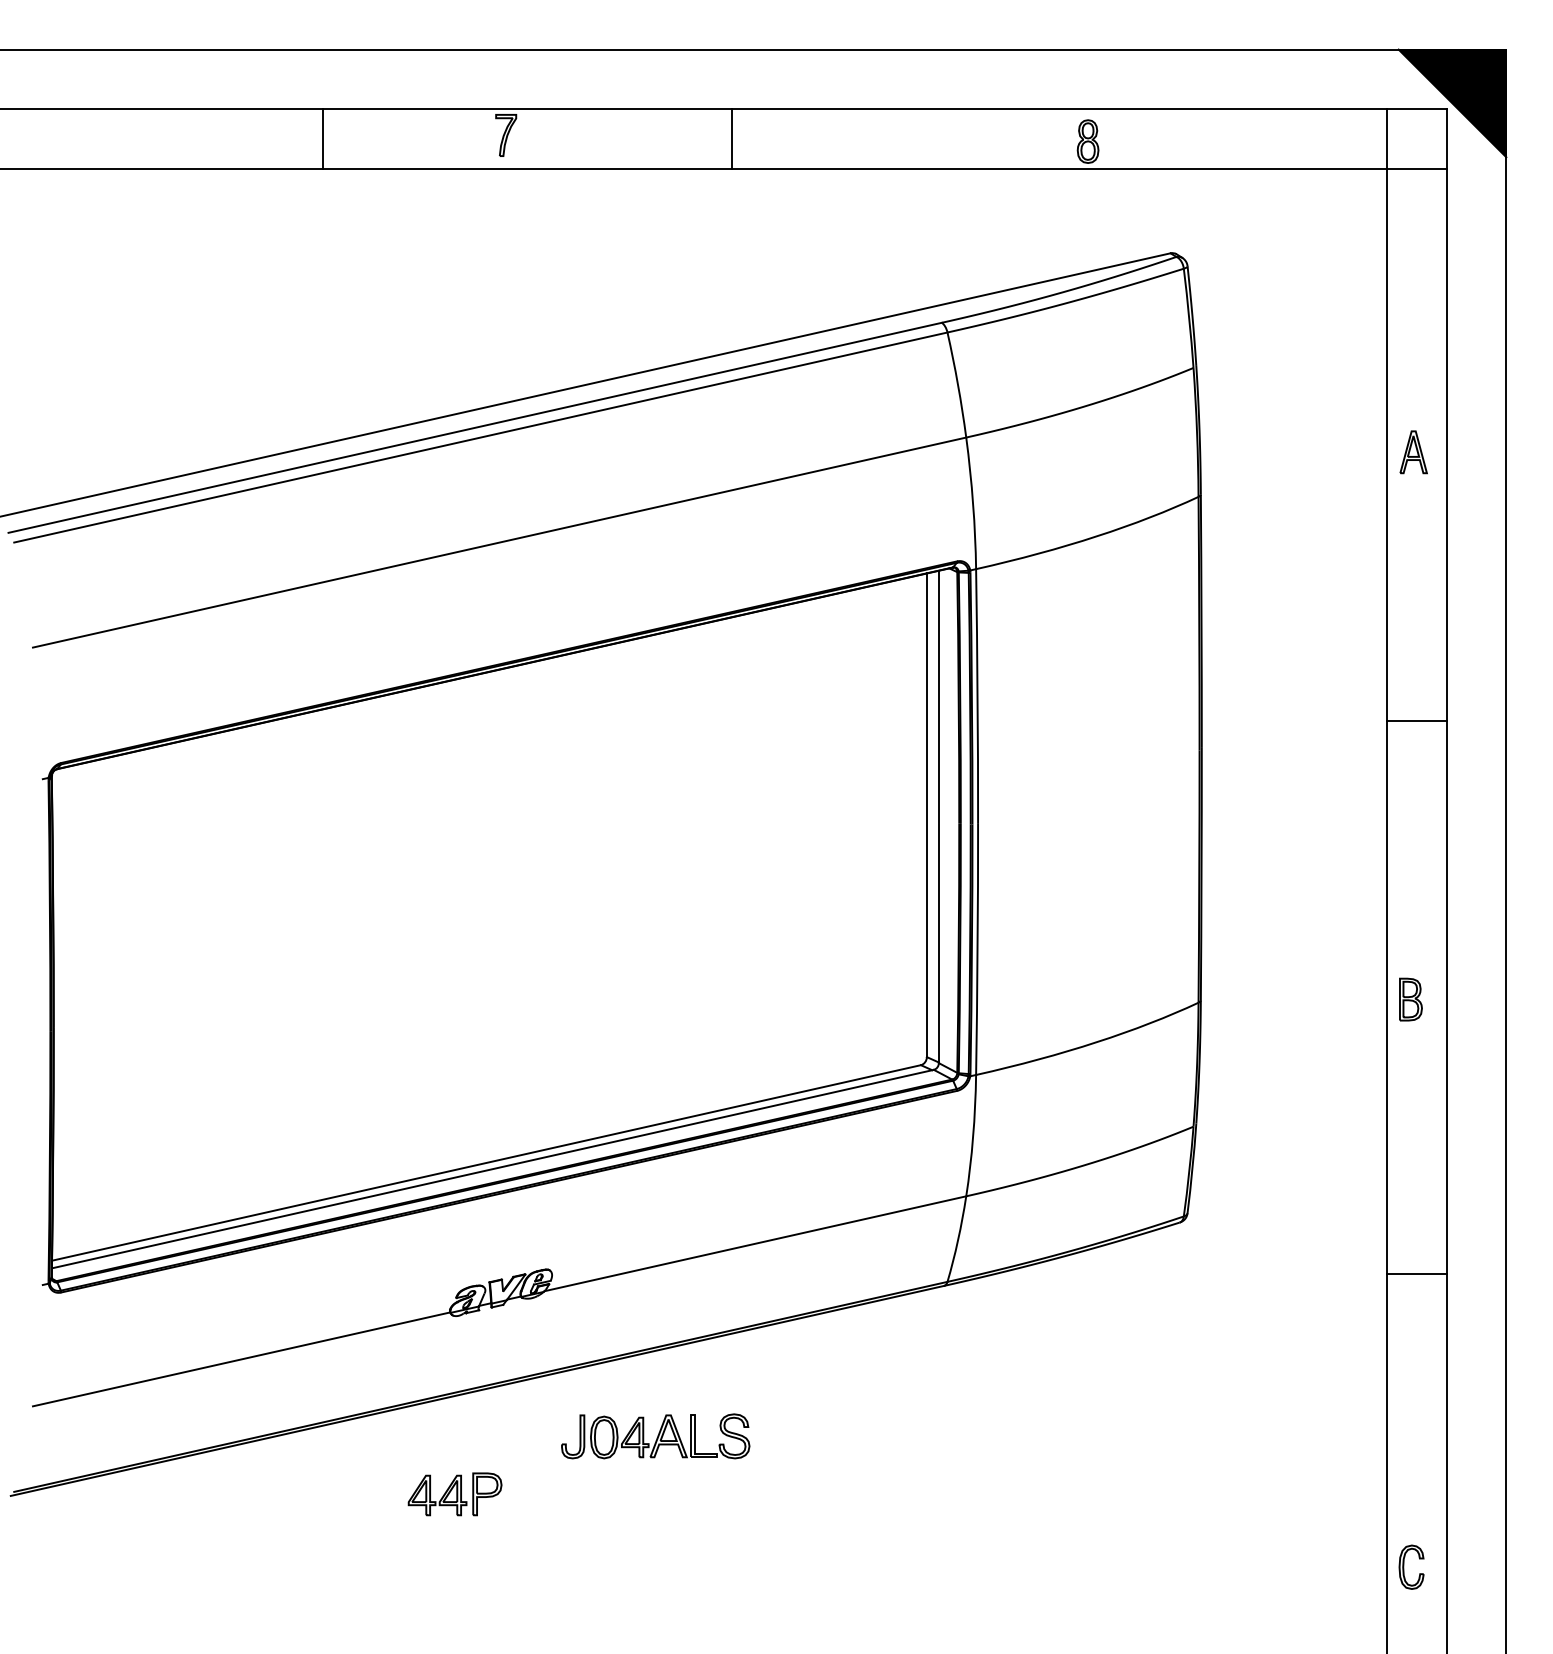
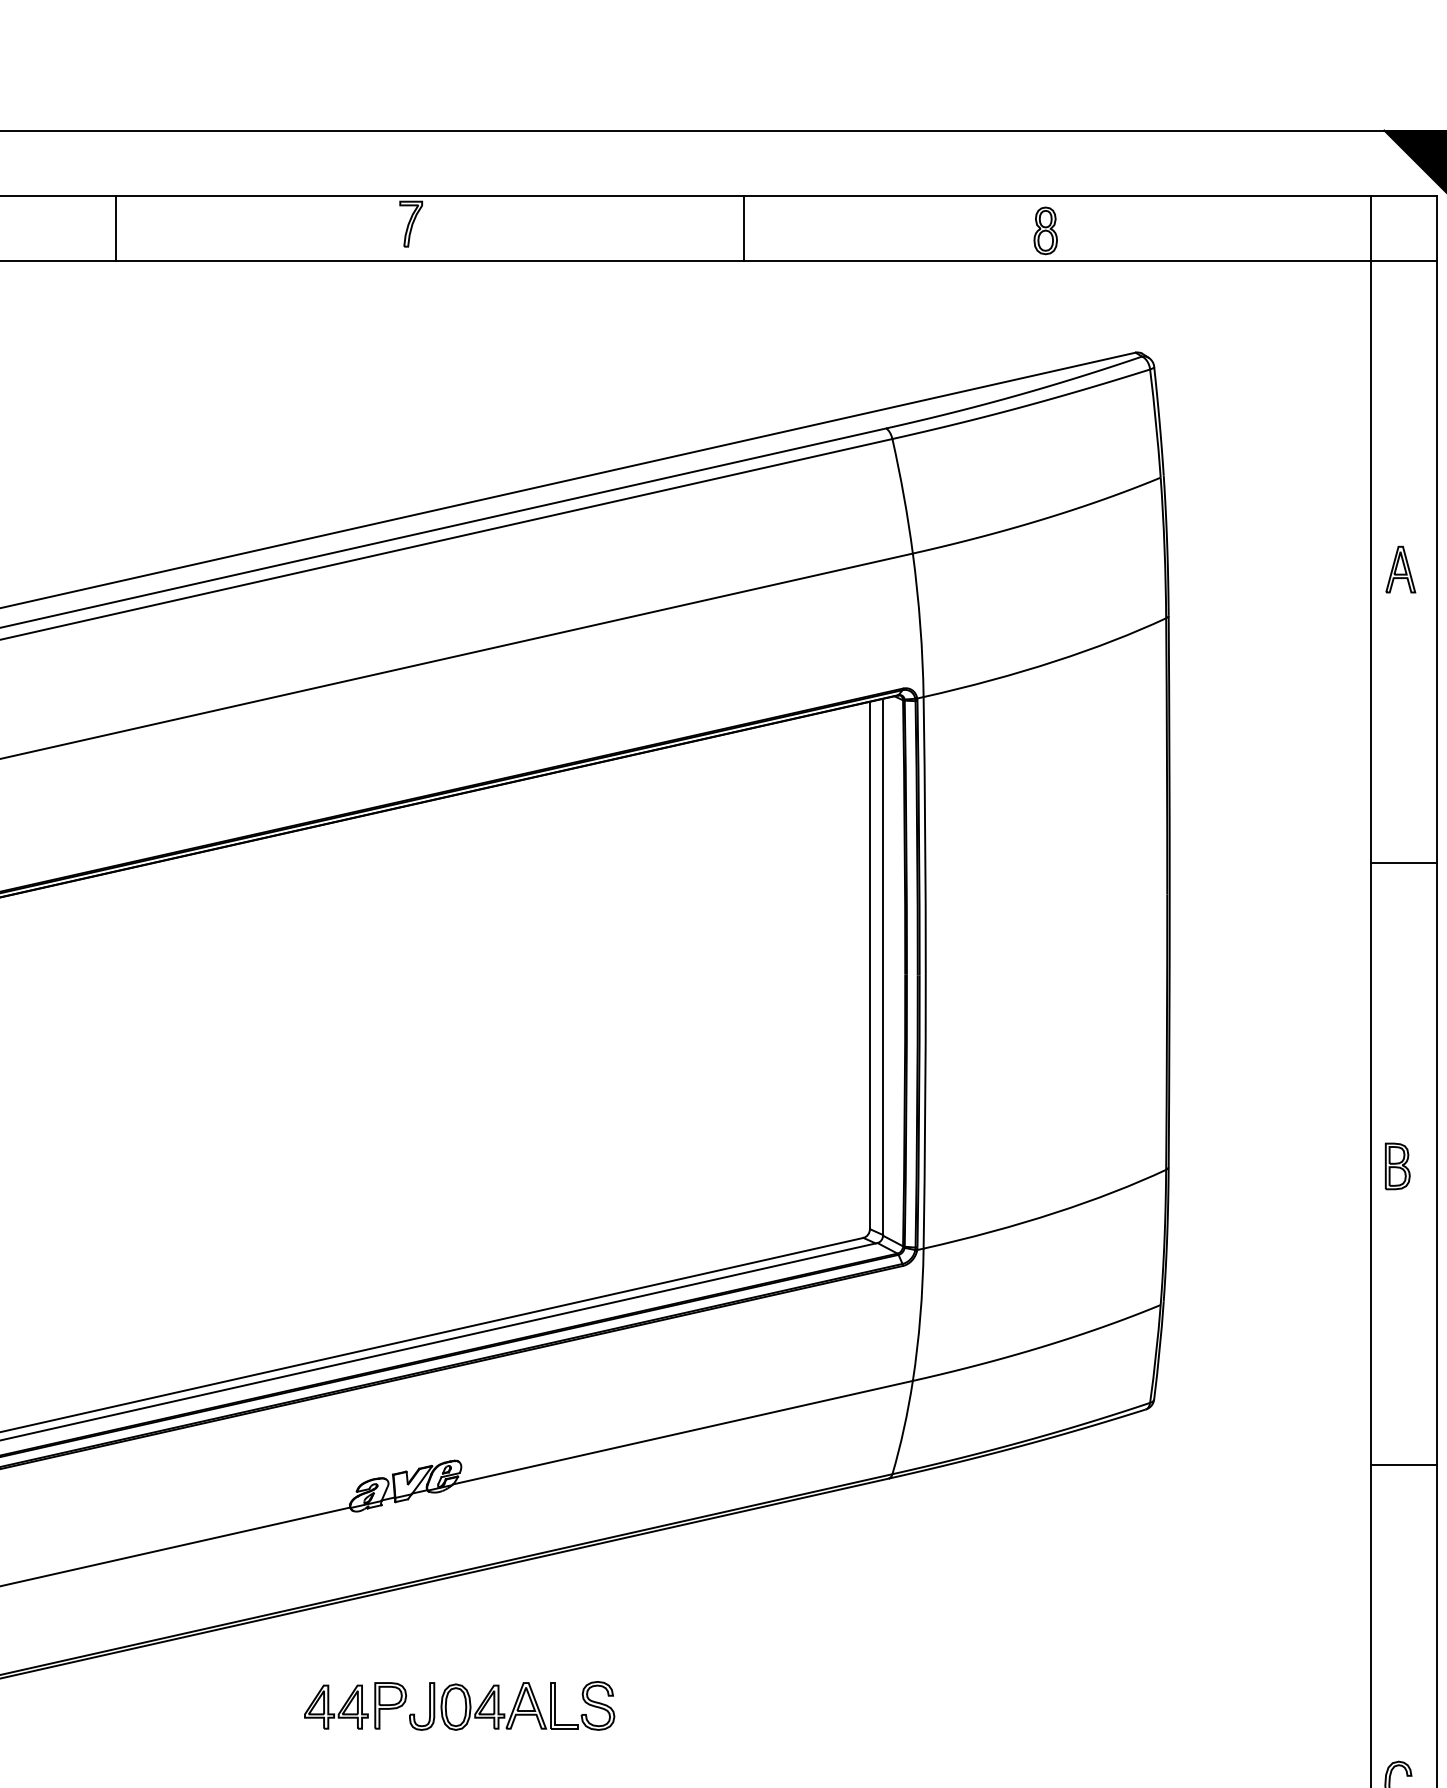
line: (323, 139) -> (116, 228), moved
line: (732, 139) -> (744, 228), moved
part: (655, 1436) -> (511, 1706), moved

